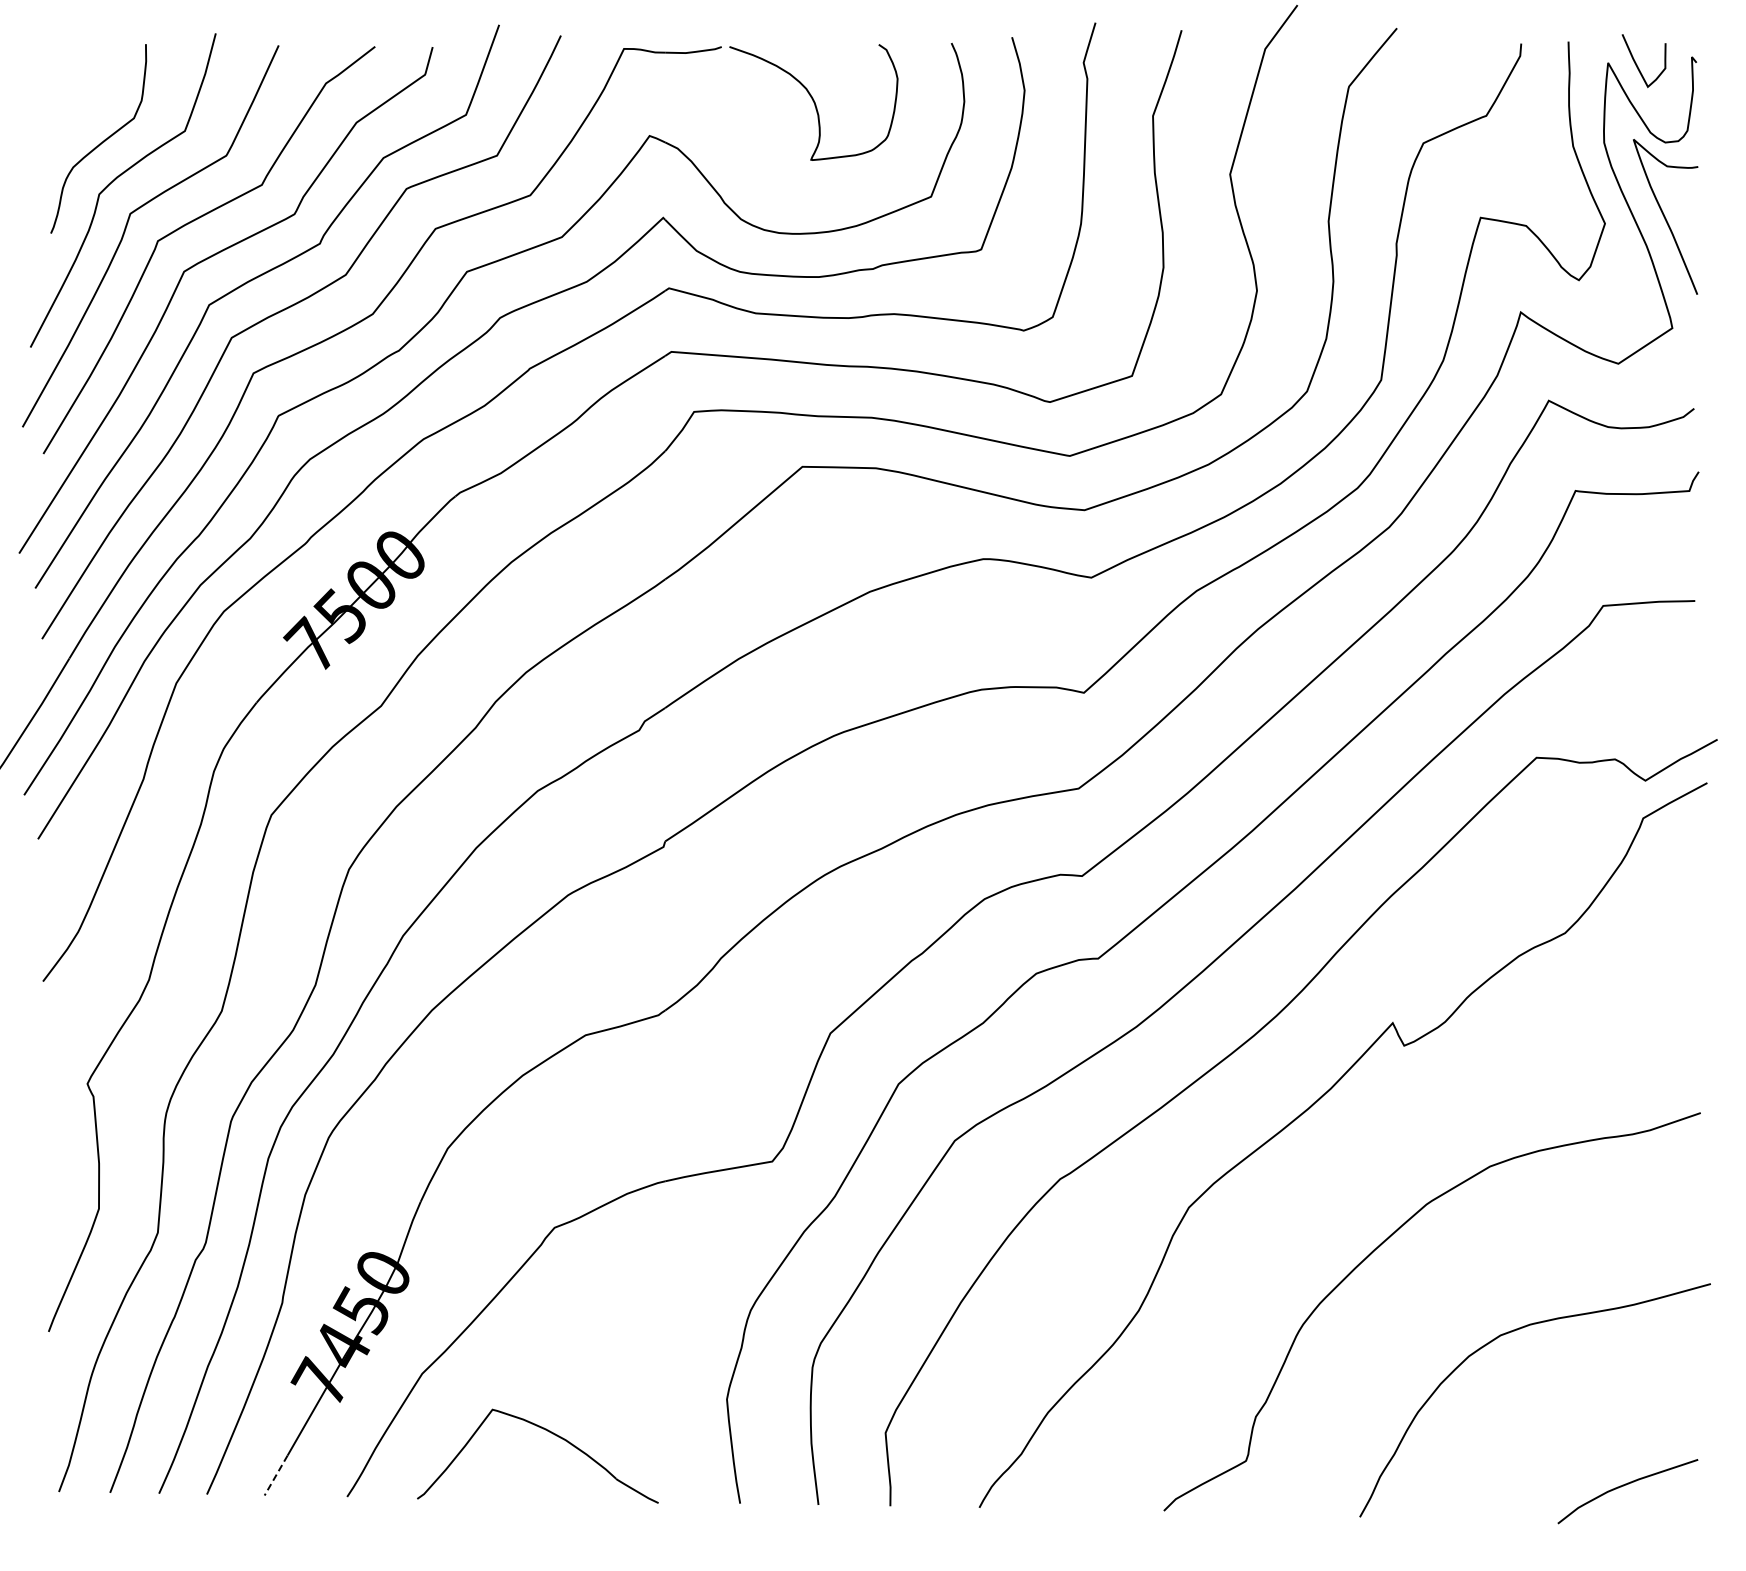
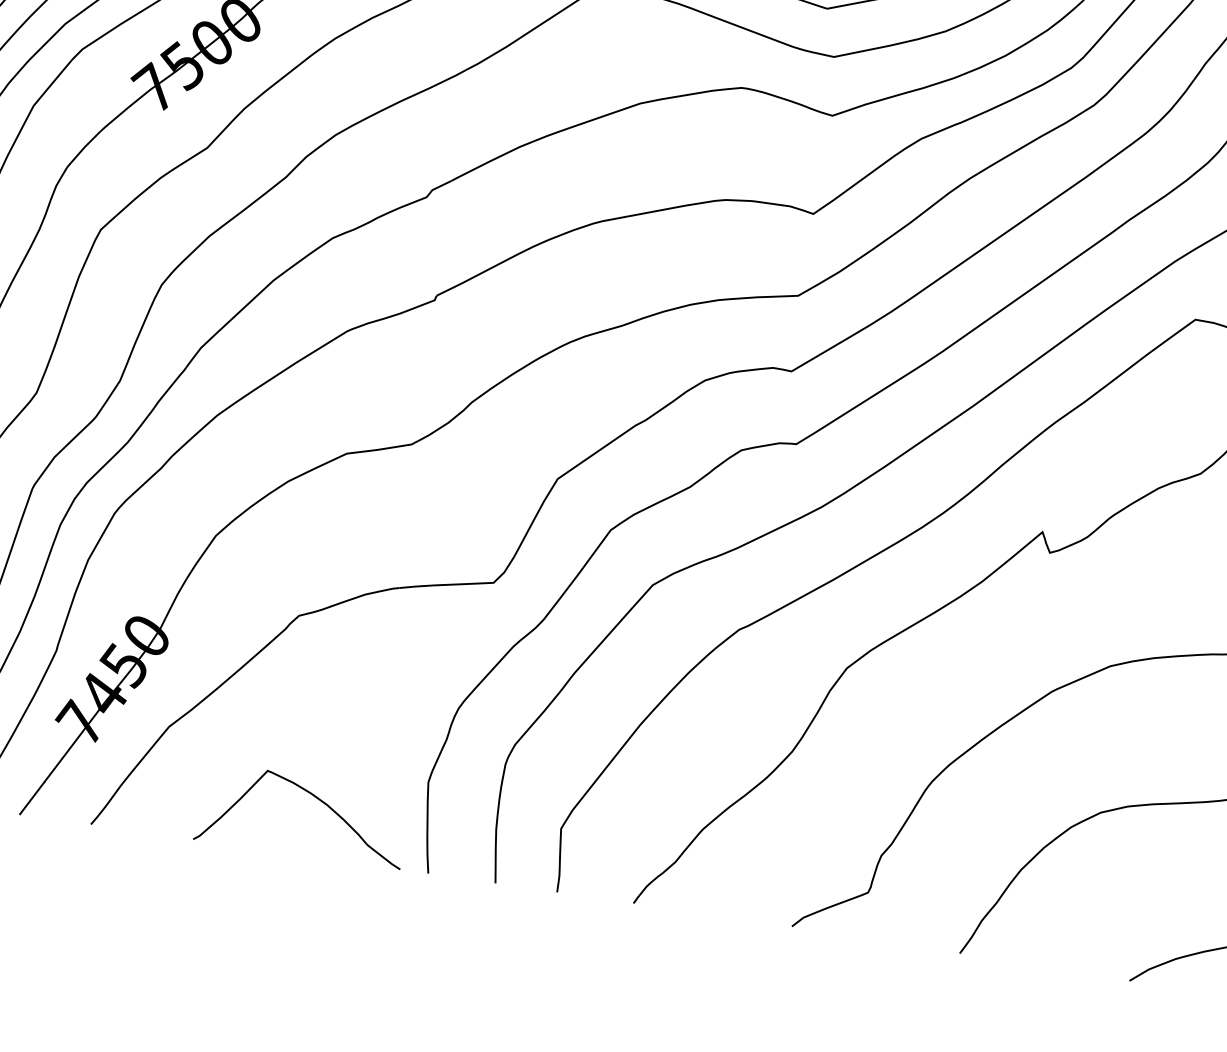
part: (552, 1434) -> (316, 798), moved
line: (275, 1475) -> (31, 798), dashed -> solid

